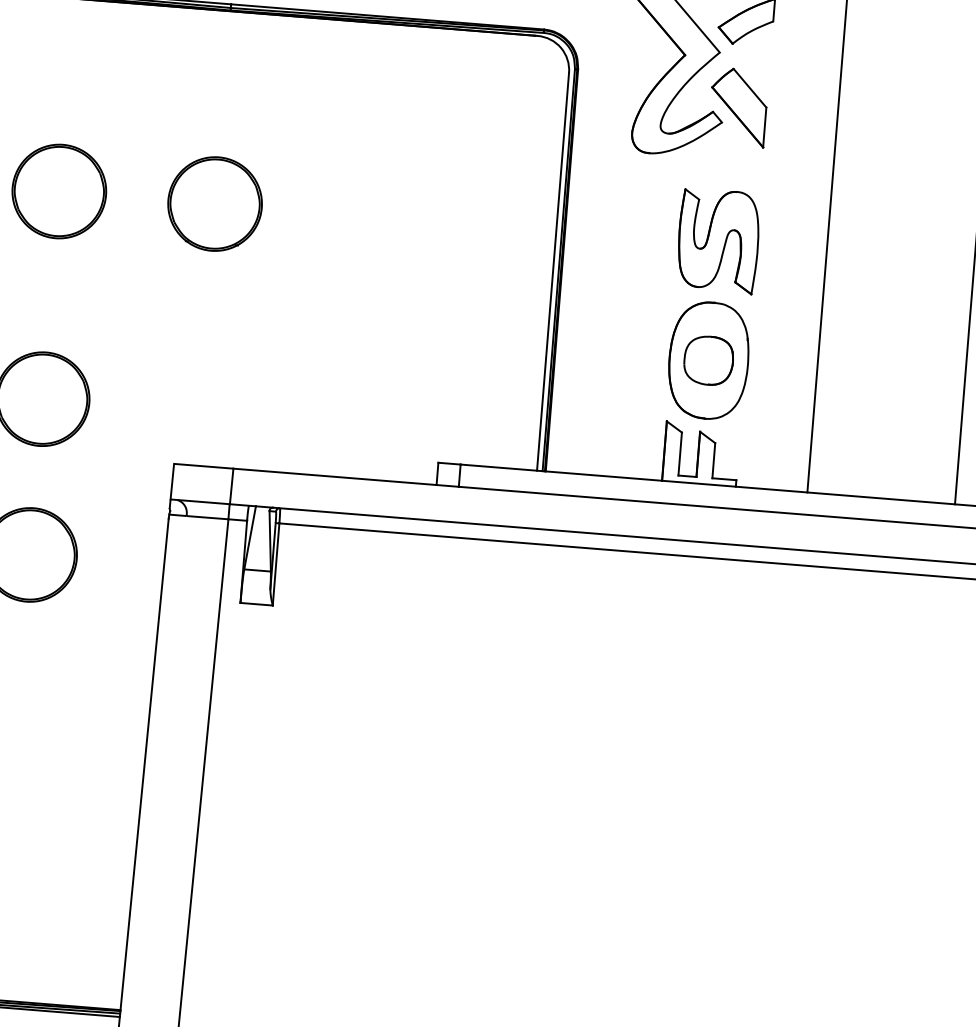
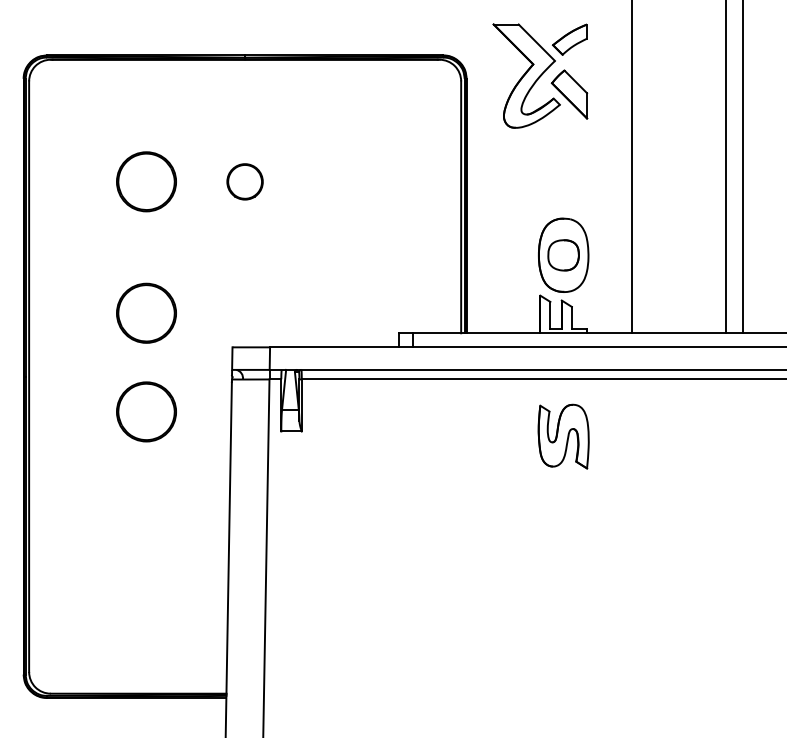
part: (214, 203) -> (244, 181), size x0.6
part: (718, 240) -> (563, 436), moved

